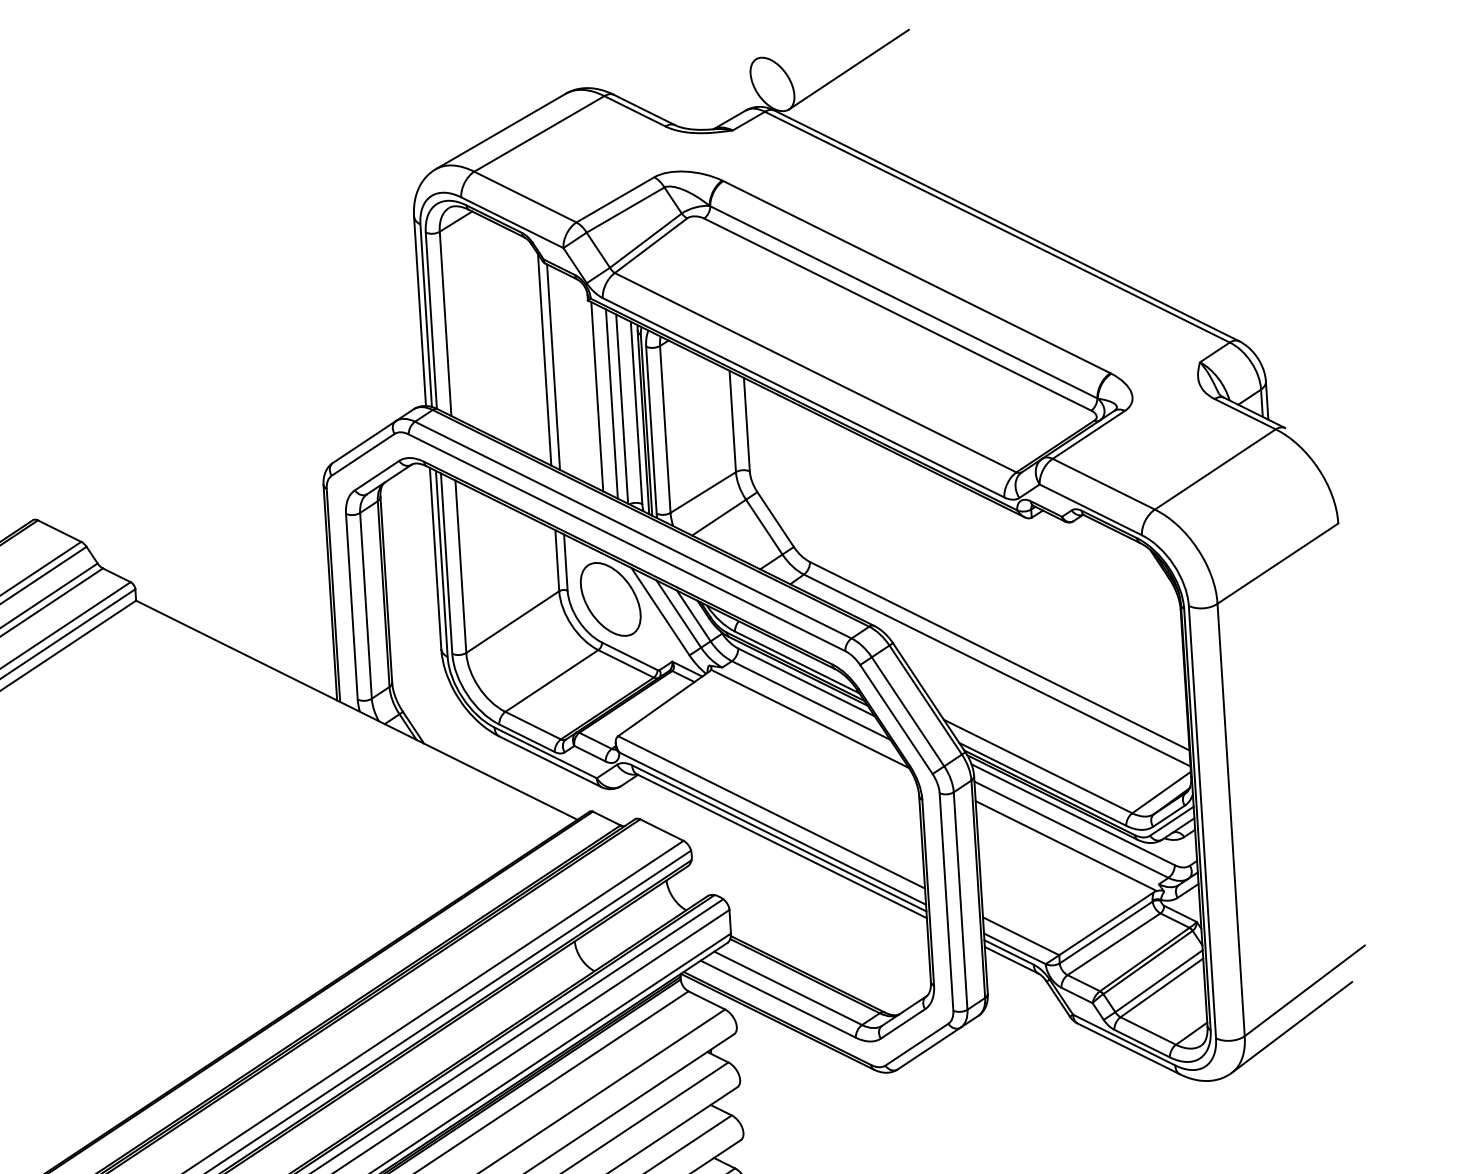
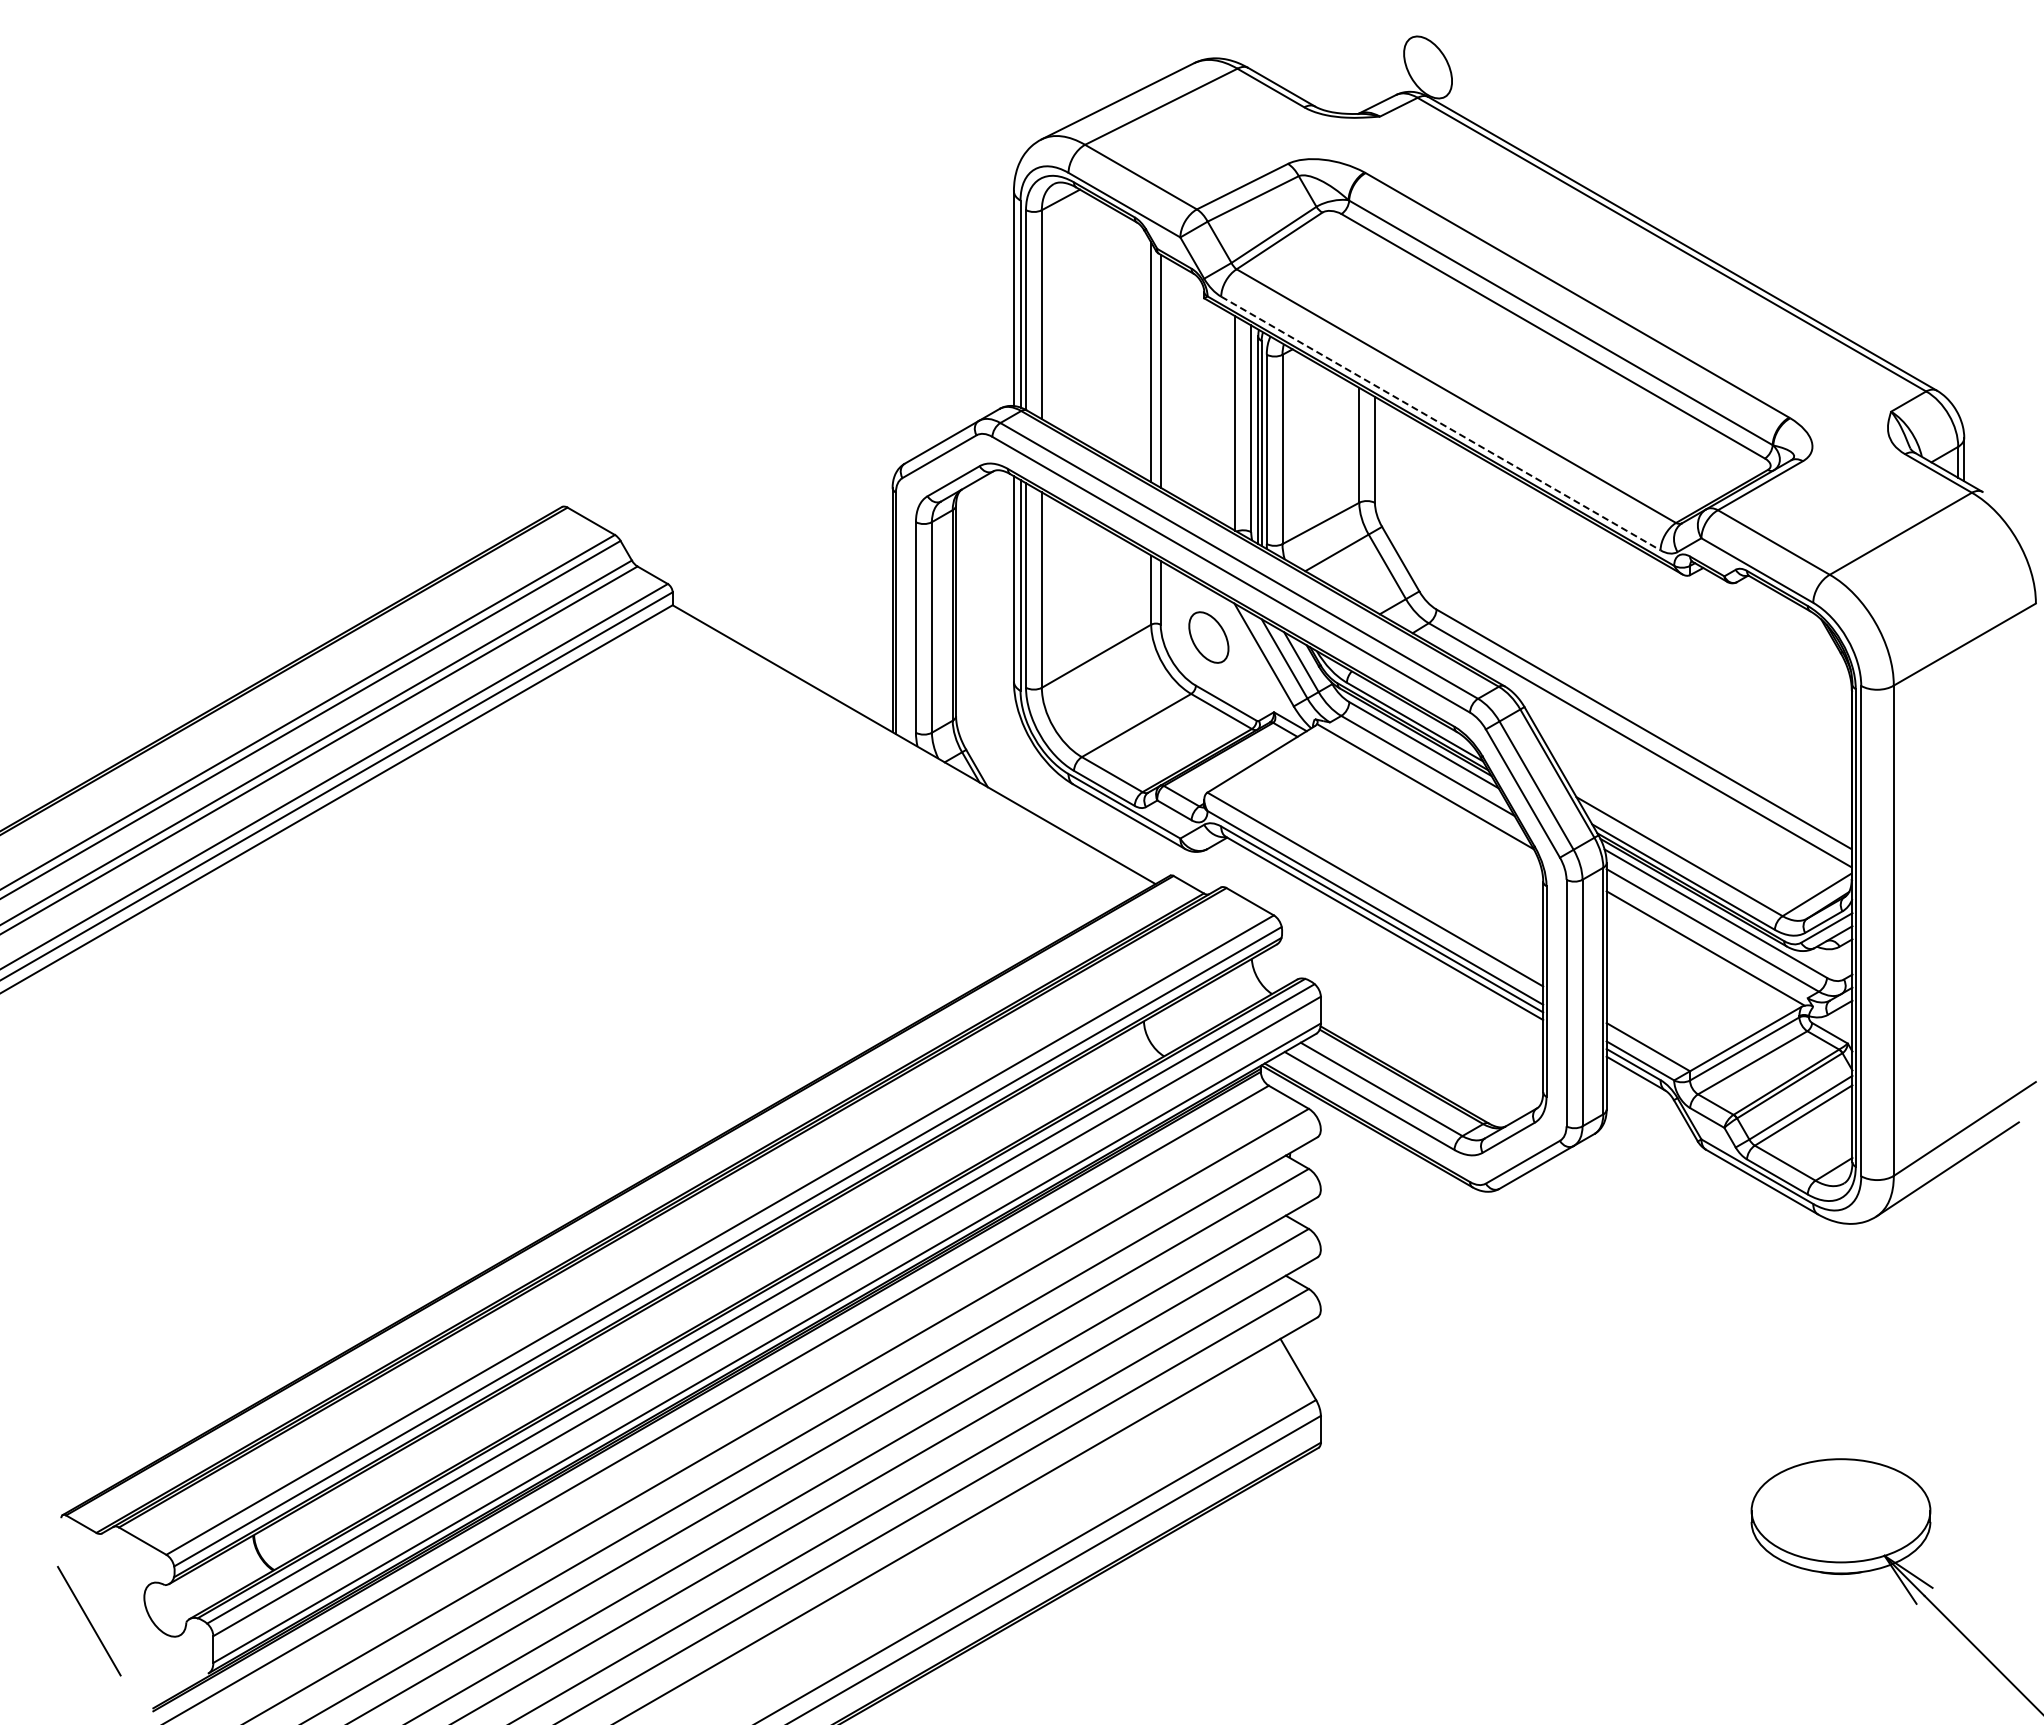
line: (848, 69) -> (1515, 55), removed
line: (597, 396) -> (1208, 407), removed
line: (803, 397) -> (1440, 423), solid -> dashed
line: (612, 403) -> (1224, 416), removed
part: (610, 599) -> (1208, 637), size x0.6

